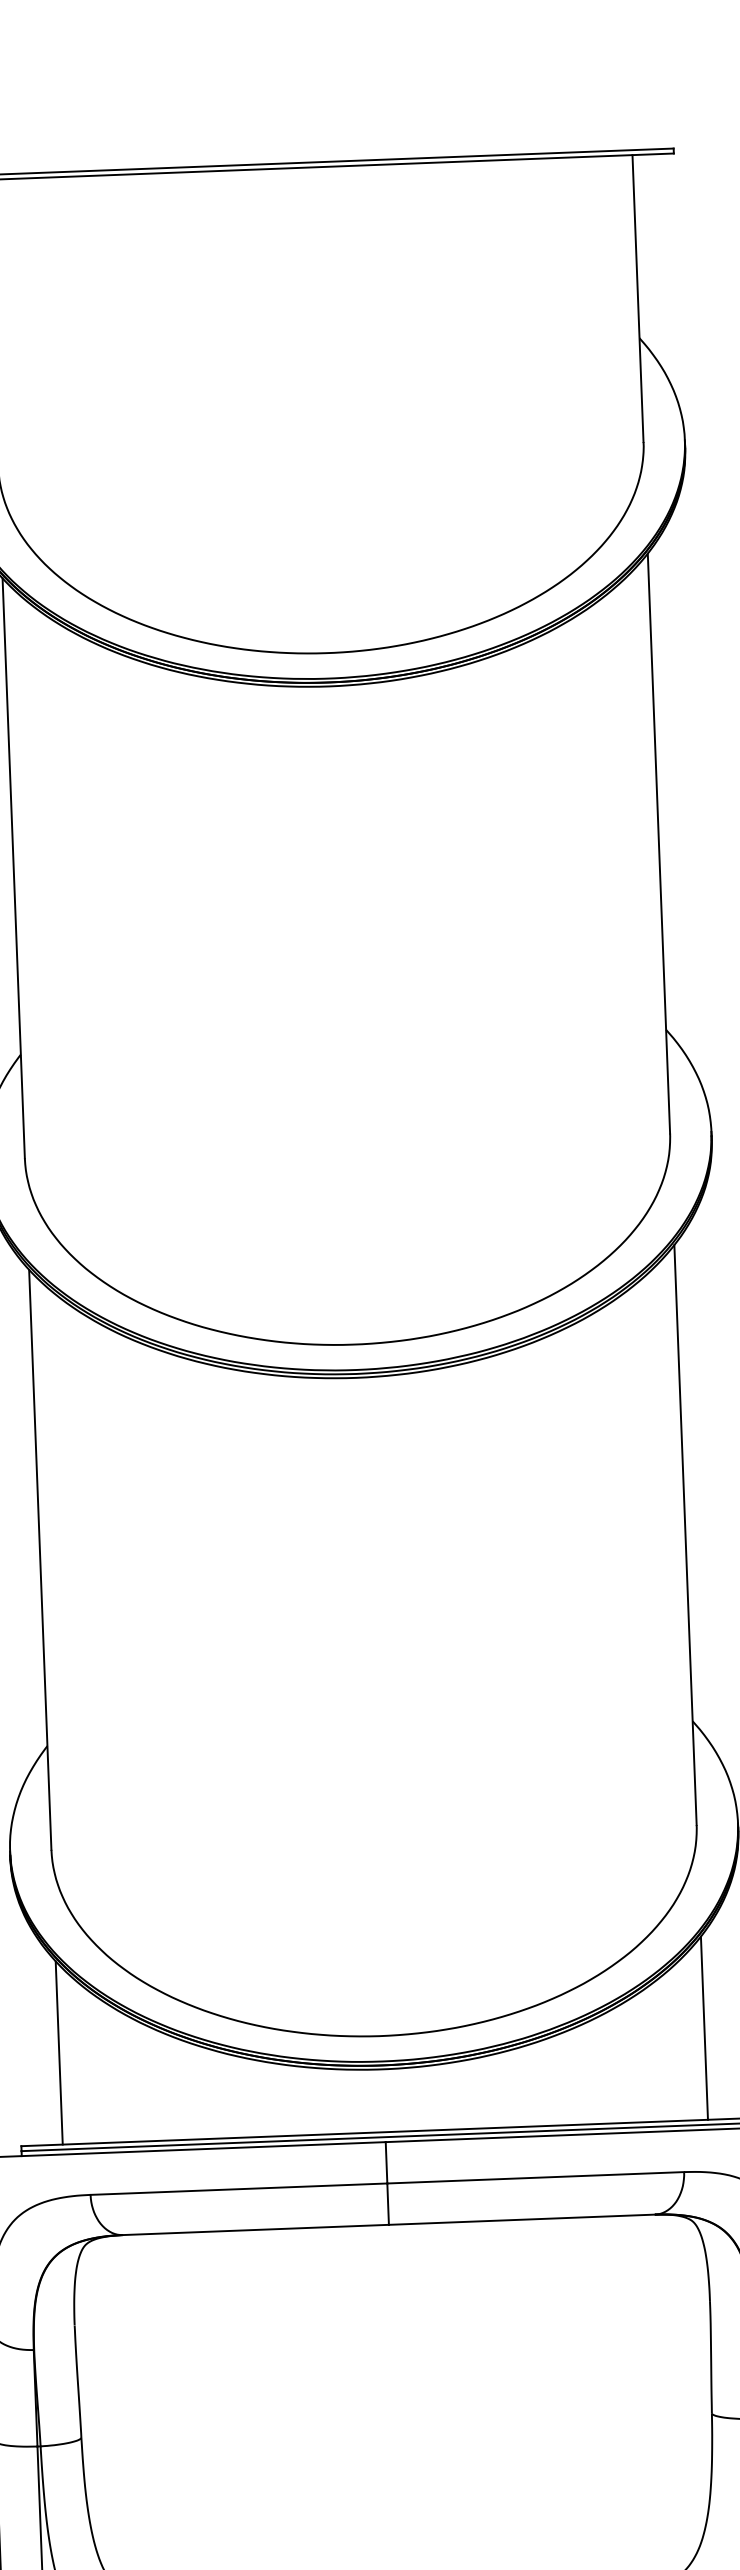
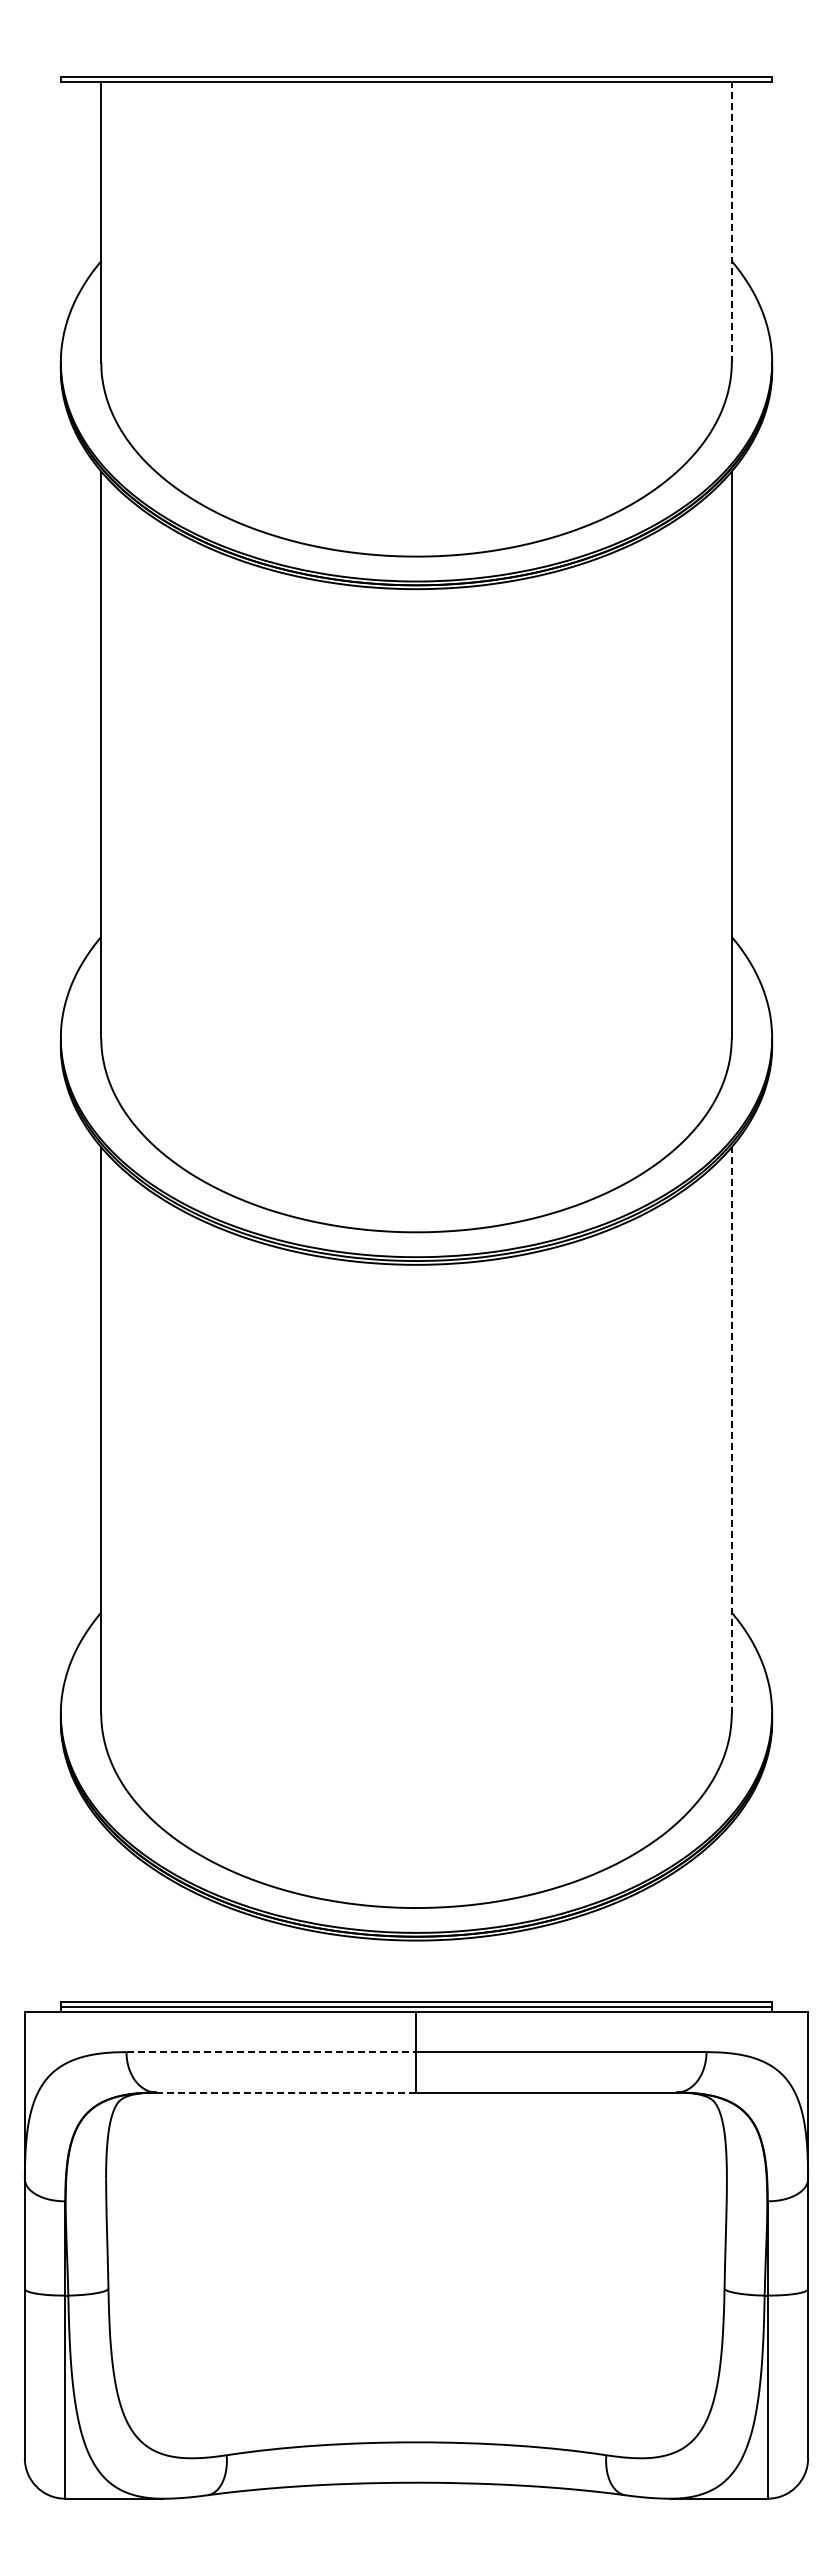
line: (637, 297) -> (731, 221), solid -> dashed
line: (685, 1534) -> (731, 1430), solid -> dashed
line: (704, 2027) -> (731, 1911), removed
line: (59, 2051) -> (101, 1911), removed
line: (238, 2189) -> (271, 2052), solid -> dashed
line: (254, 2229) -> (285, 2092), solid -> dashed

